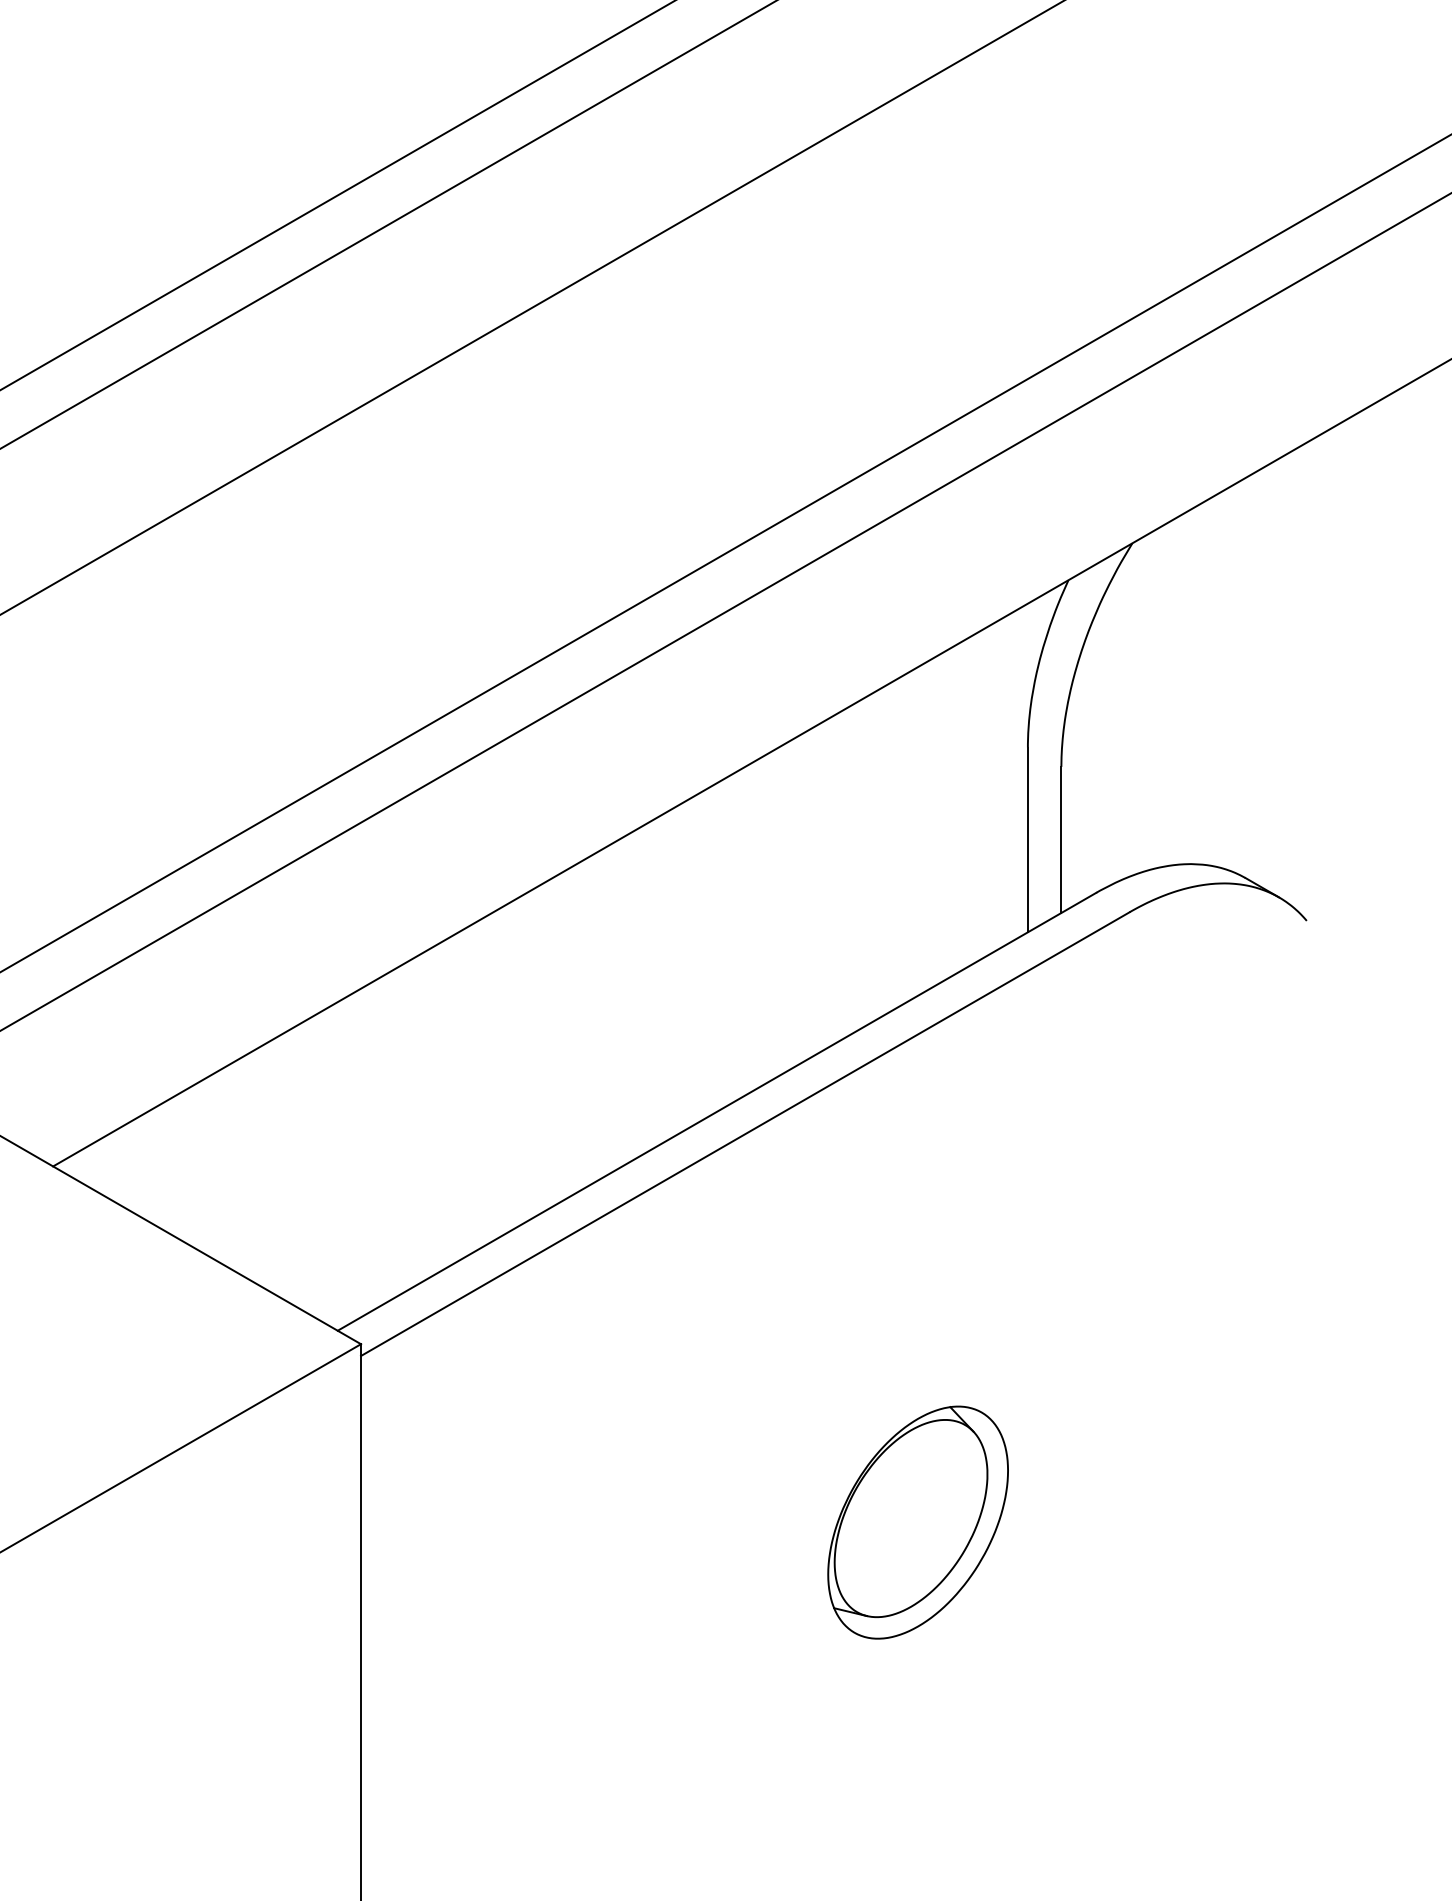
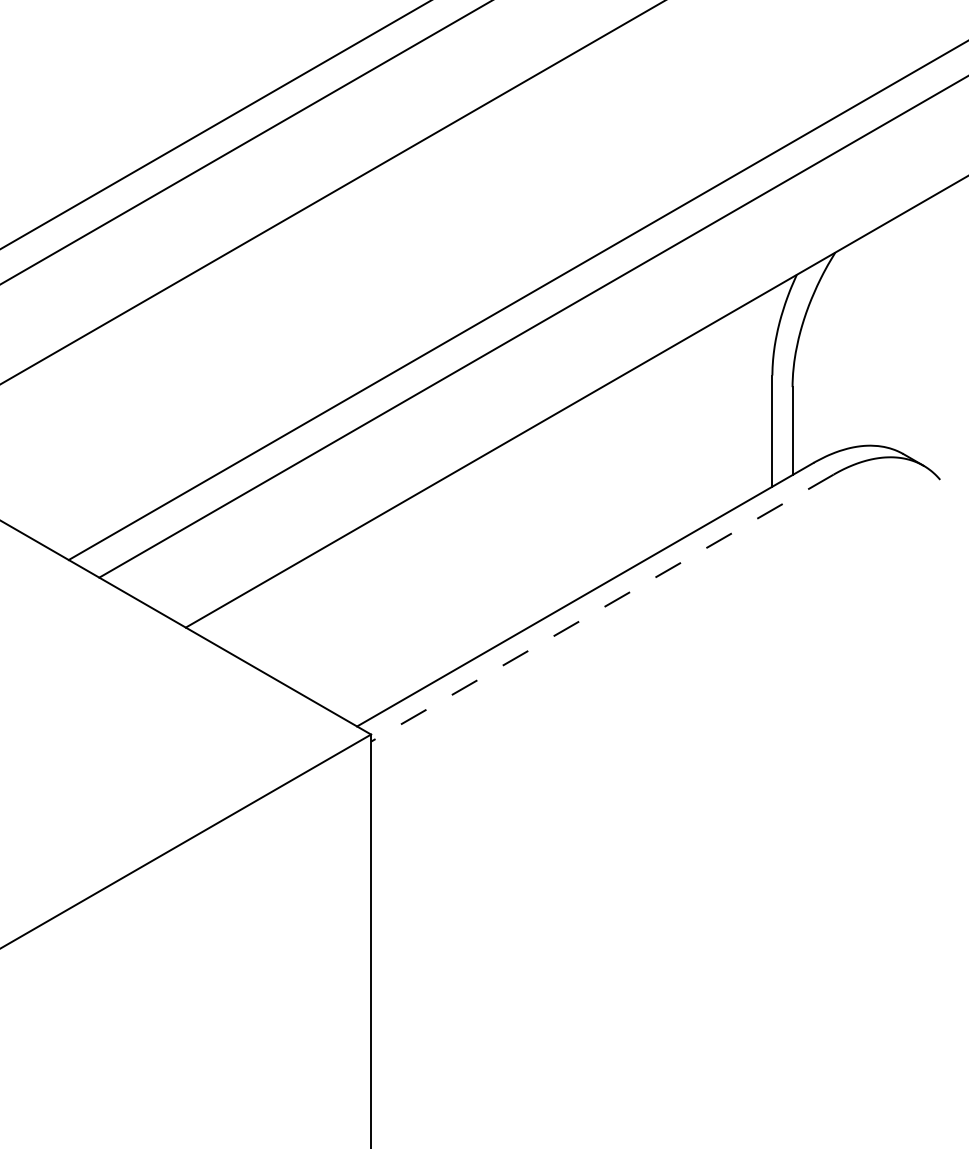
line: (743, 1134) -> (601, 608), solid -> dashed
part: (918, 1521) -> (706, 841), removed

